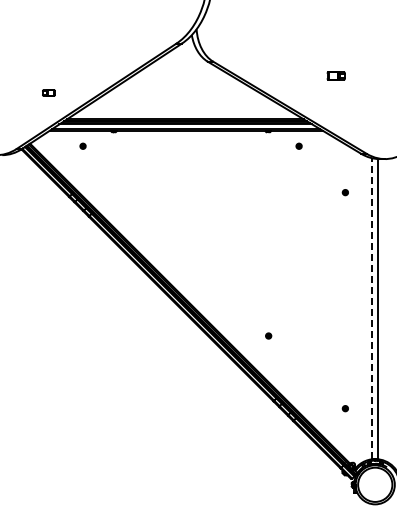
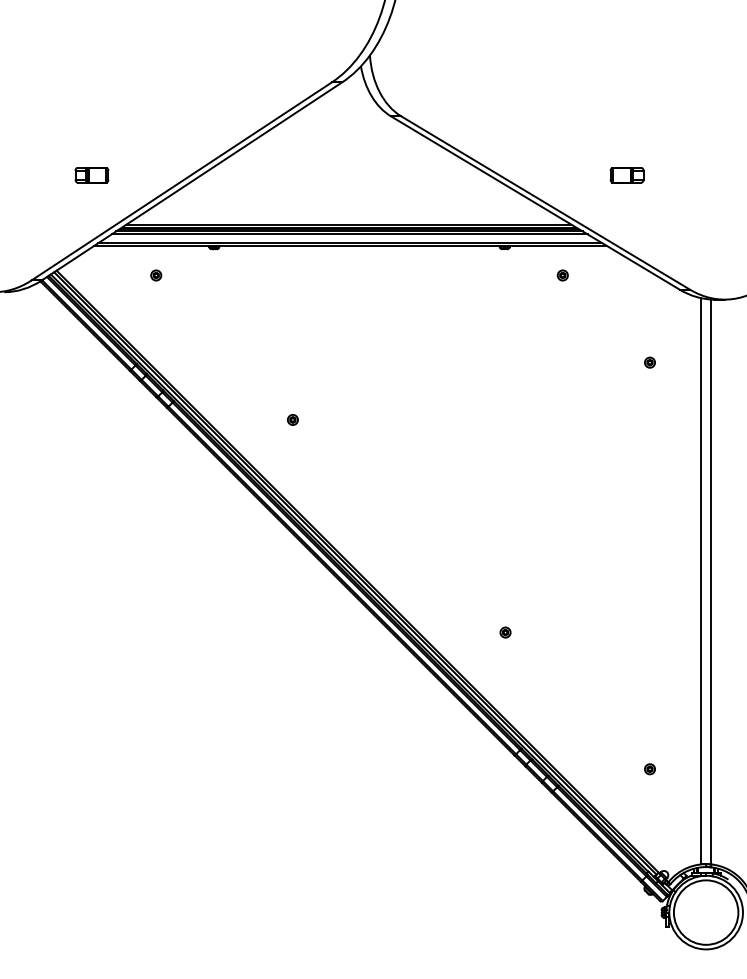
part: (335, 75) -> (625, 174), moved
part: (48, 92) -> (91, 174), size x1.43
part: (155, 222) -> (292, 418), added
line: (372, 308) -> (700, 580), dashed -> solid

